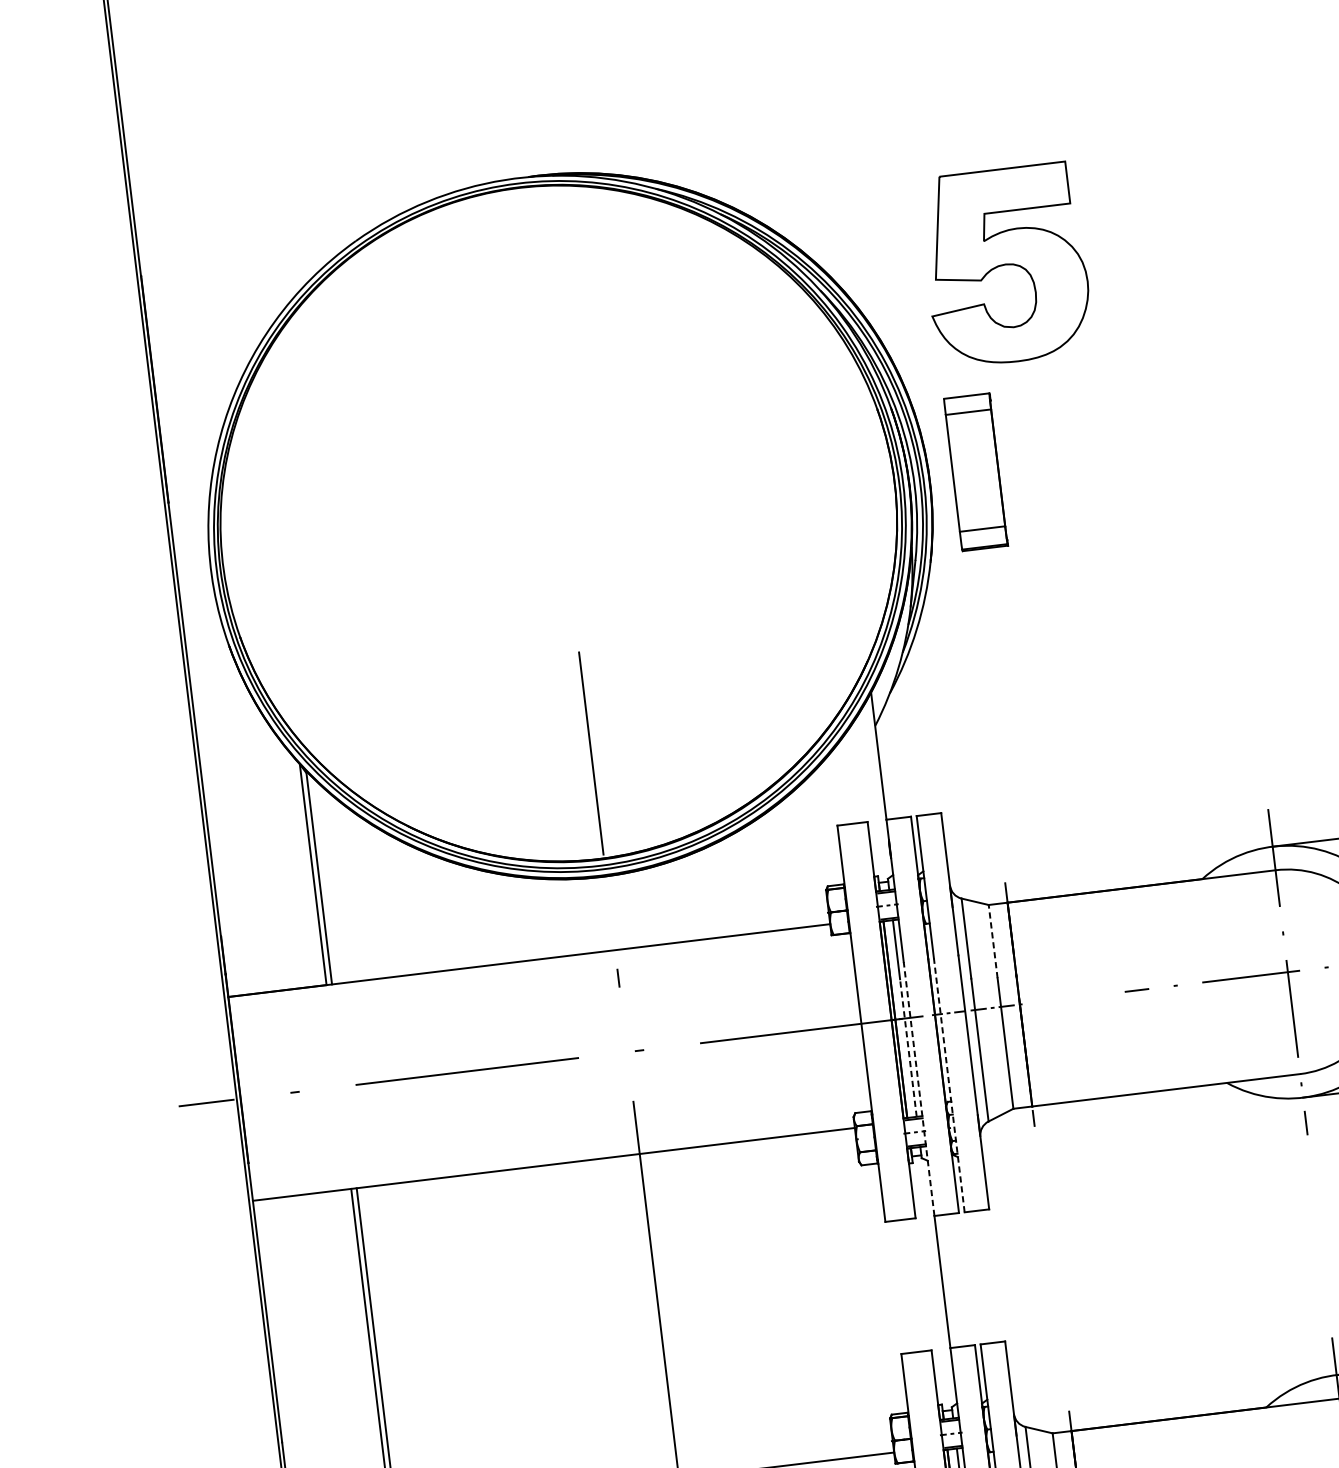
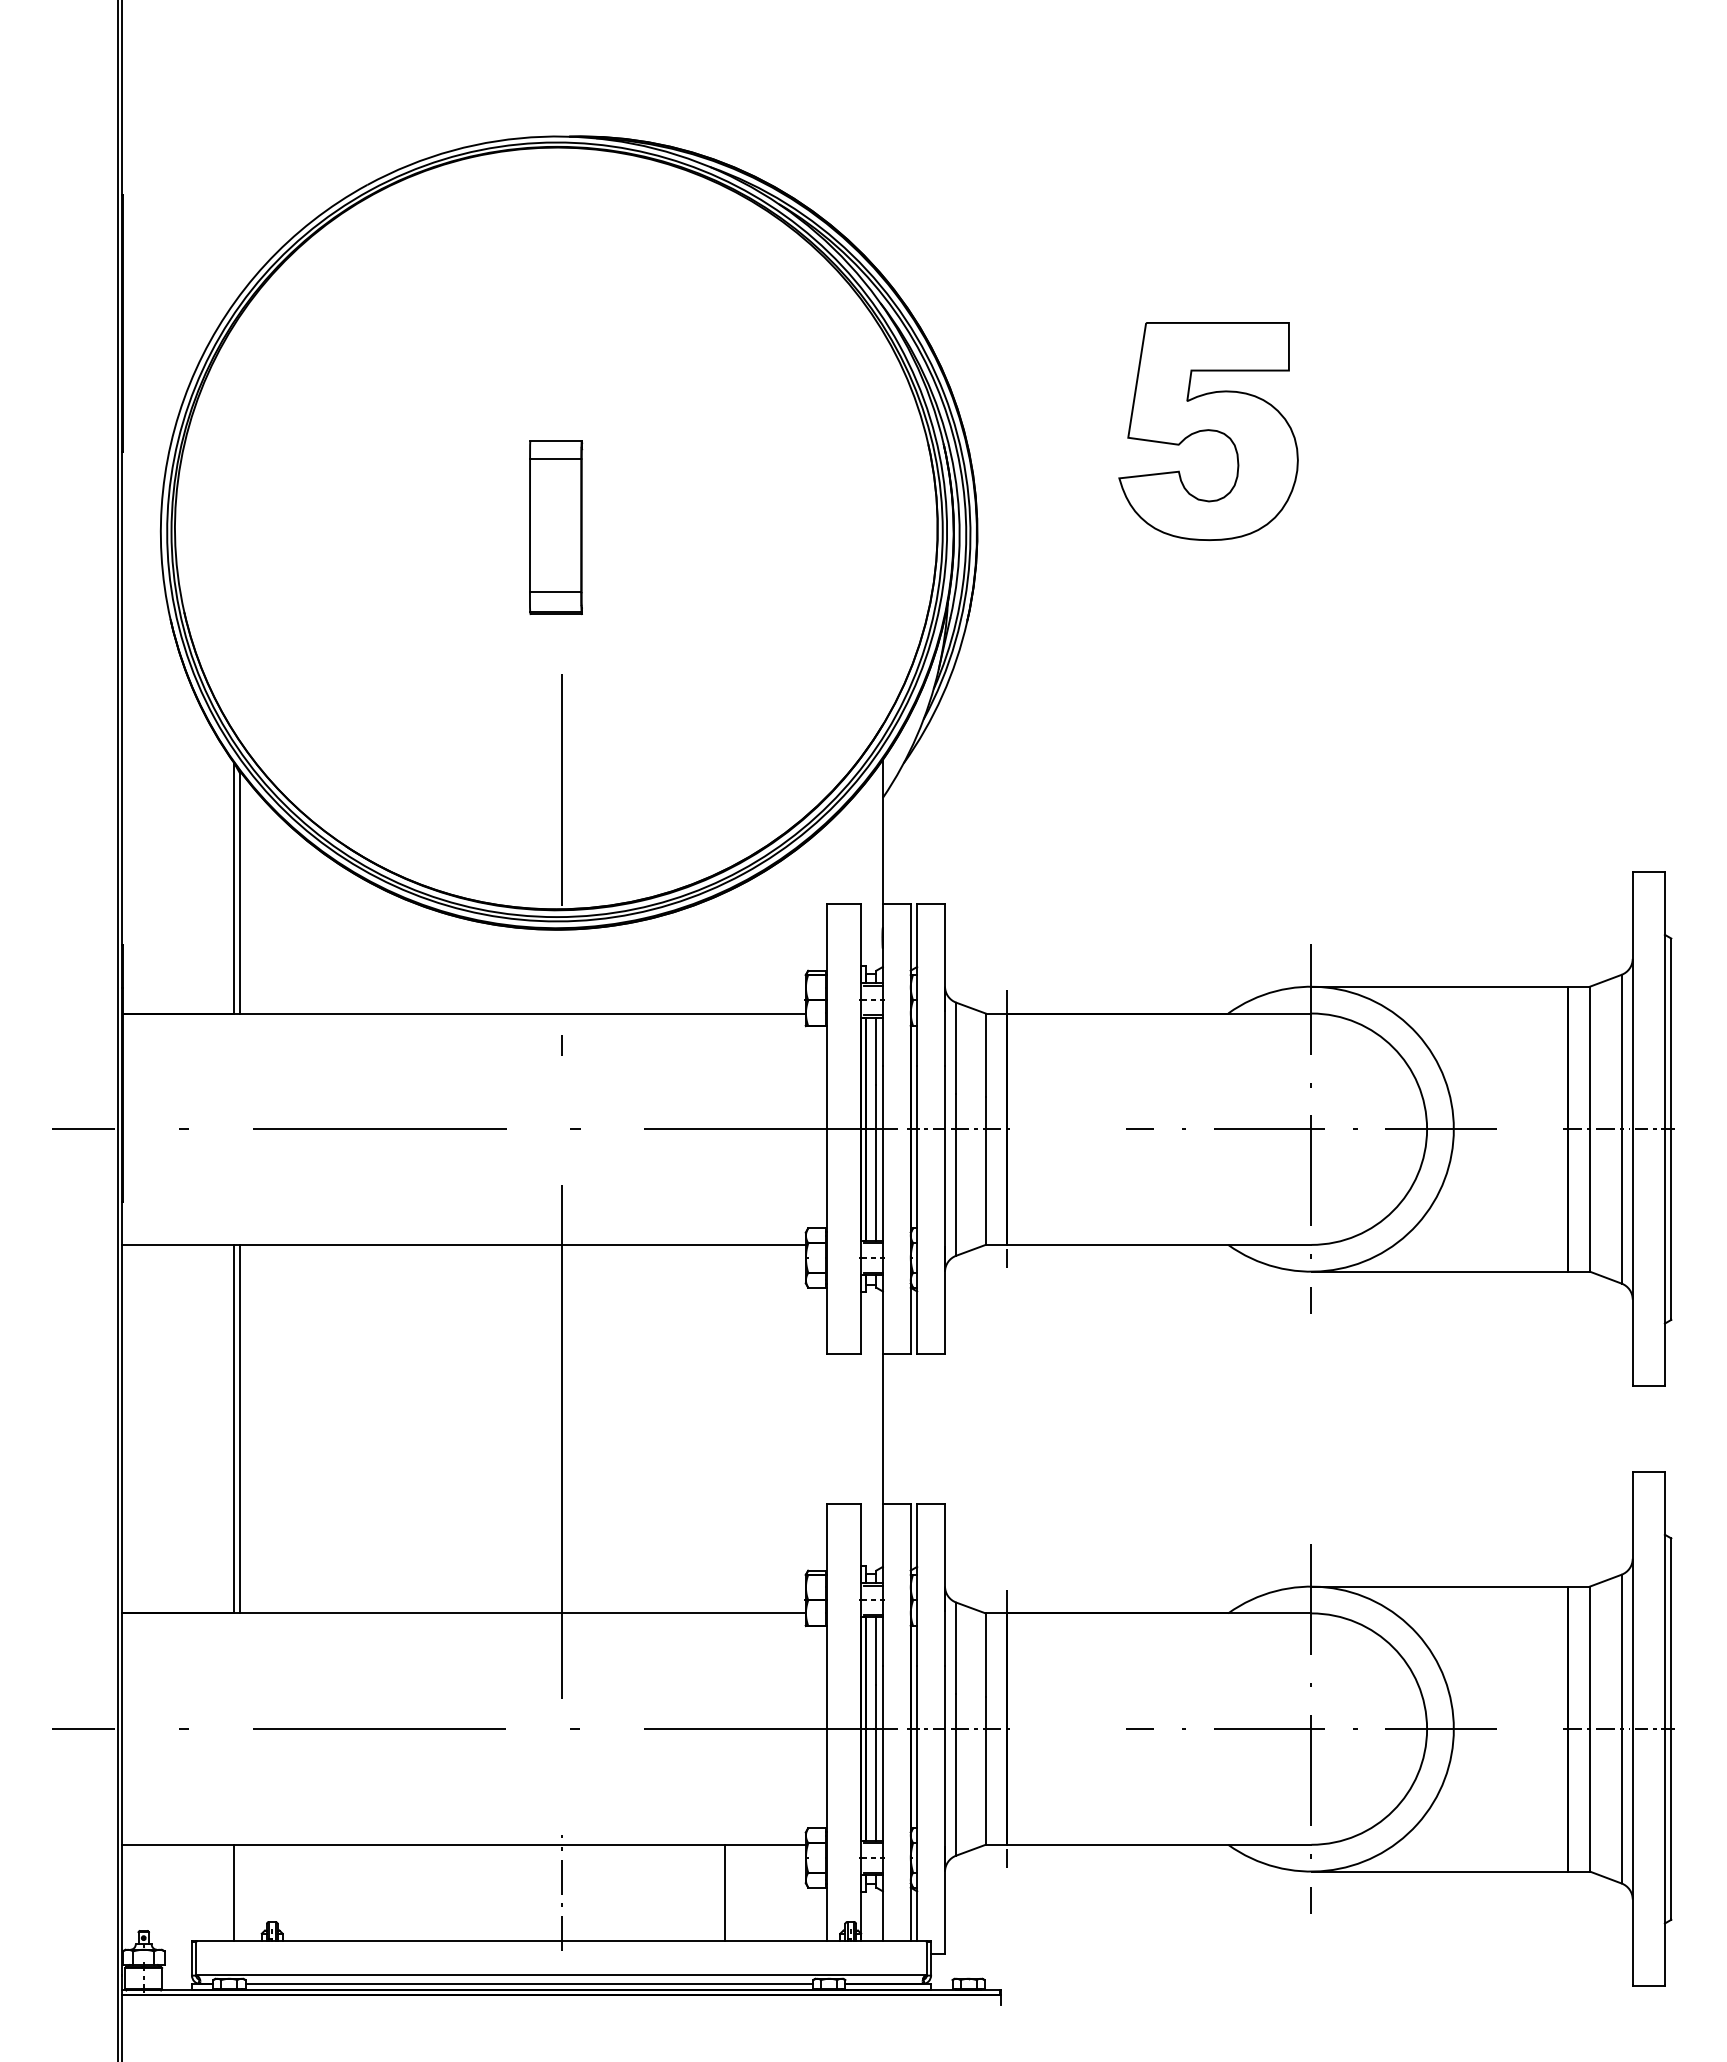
part: (1005, 265) -> (1208, 431), moved
part: (976, 472) -> (556, 527), moved
line: (993, 941) -> (985, 1055), dashed -> solid
line: (908, 1047) -> (876, 1162), dashed -> solid
line: (949, 1084) -> (917, 1209), dashed -> solid
line: (918, 1088) -> (882, 1209), dashed -> solid

